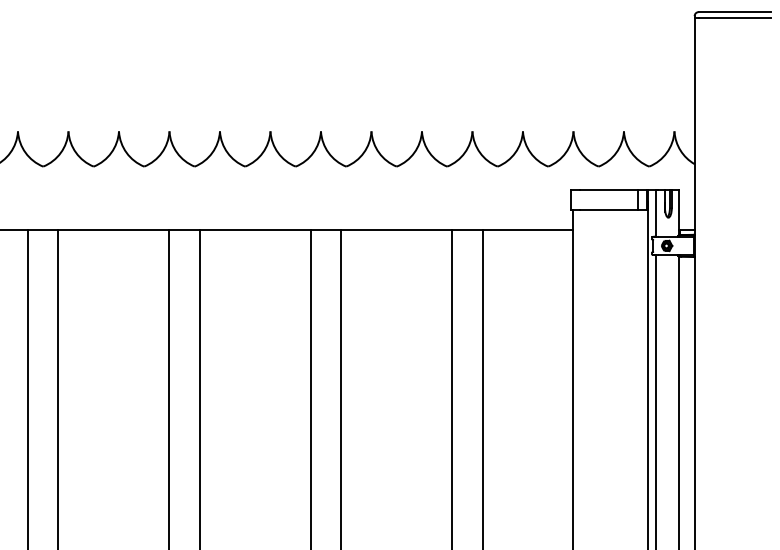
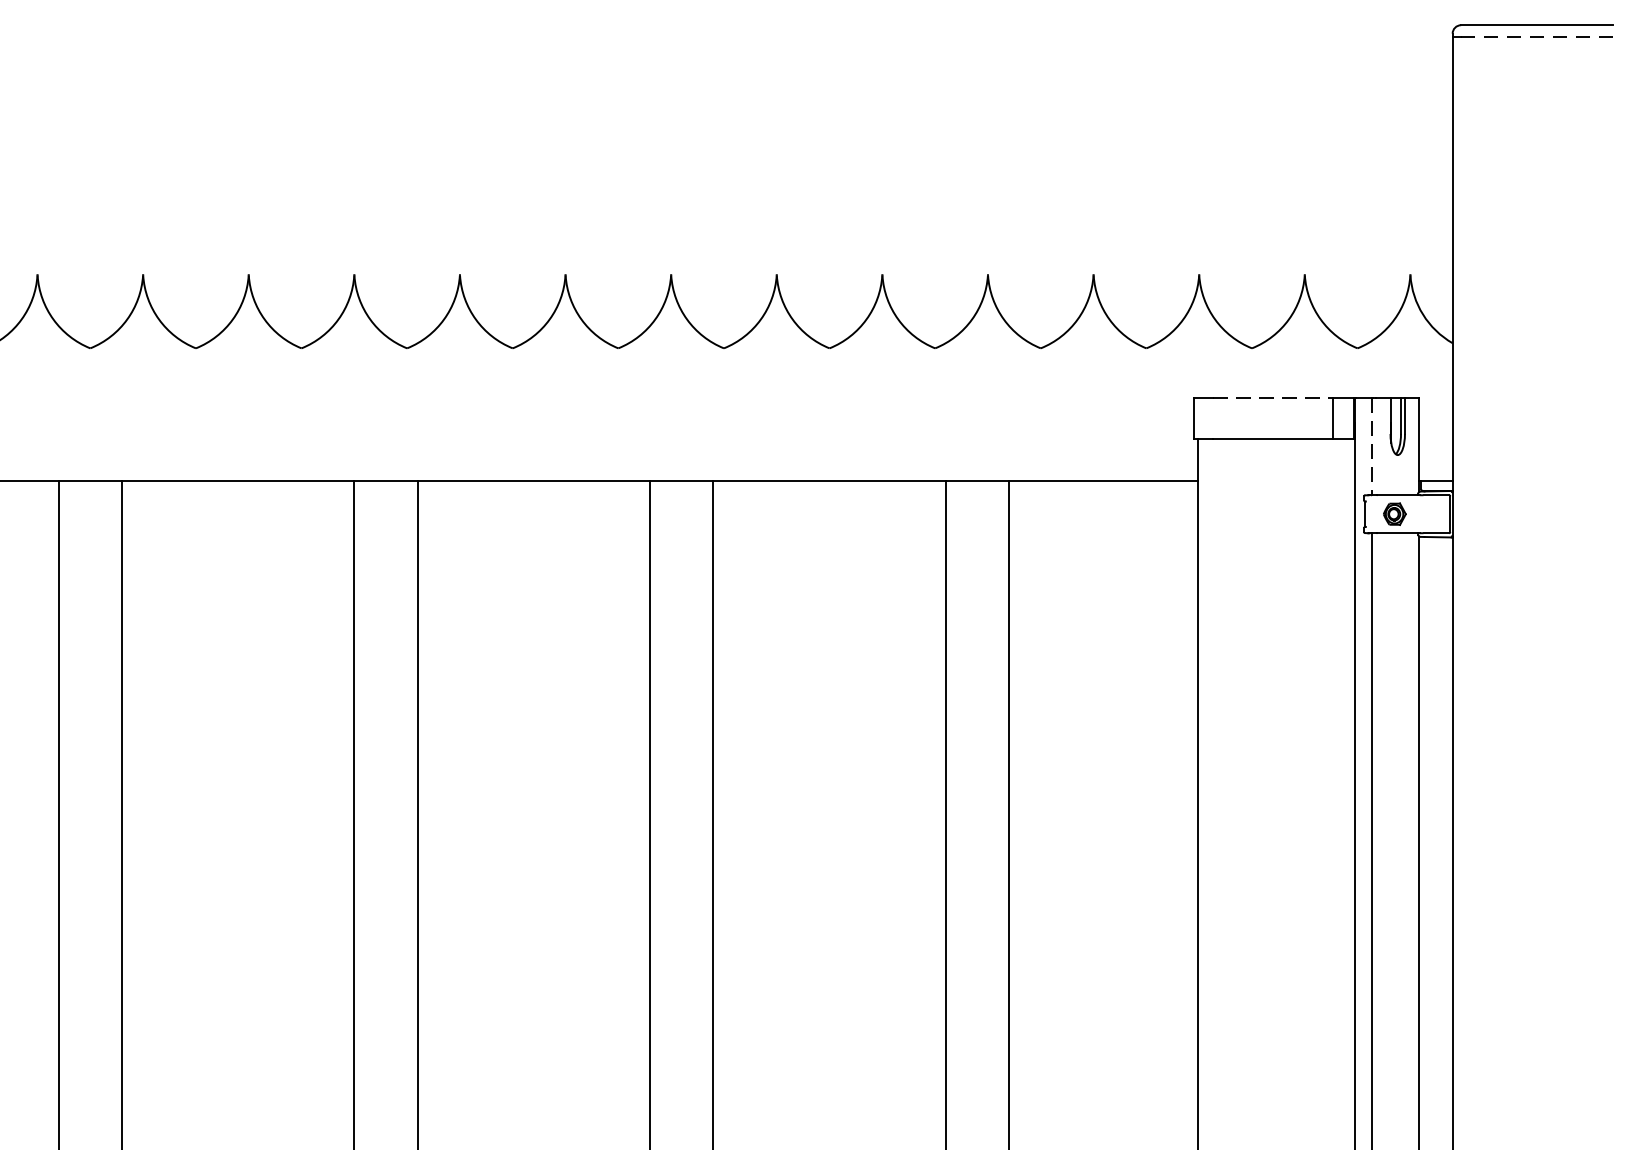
line: (734, 17) -> (1535, 36), solid -> dashed
line: (608, 190) -> (1272, 398), solid -> dashed
line: (656, 214) -> (1372, 448), solid -> dashed

